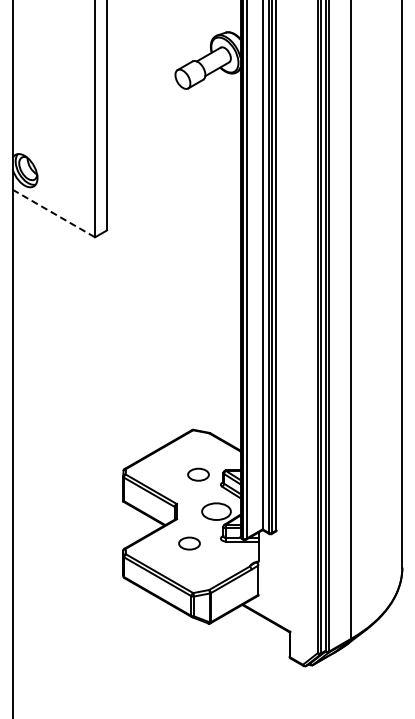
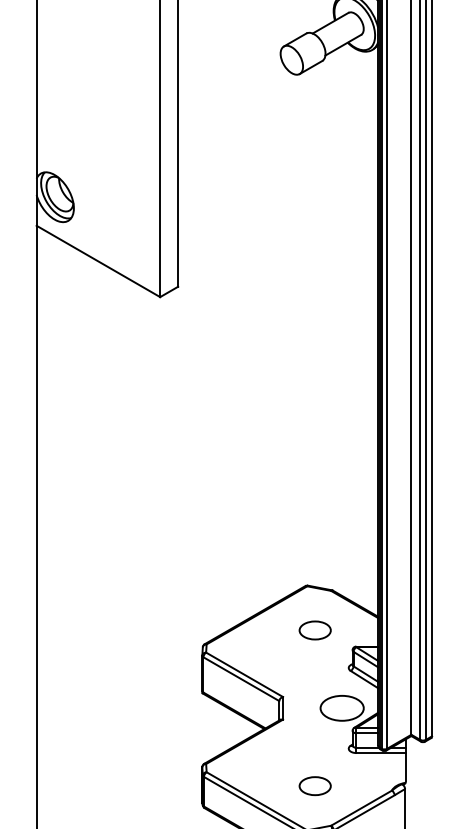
line: (53, 213) -> (97, 261), dashed -> solid
part: (198, 474) -> (315, 630), moved
part: (189, 543) -> (315, 785), moved

